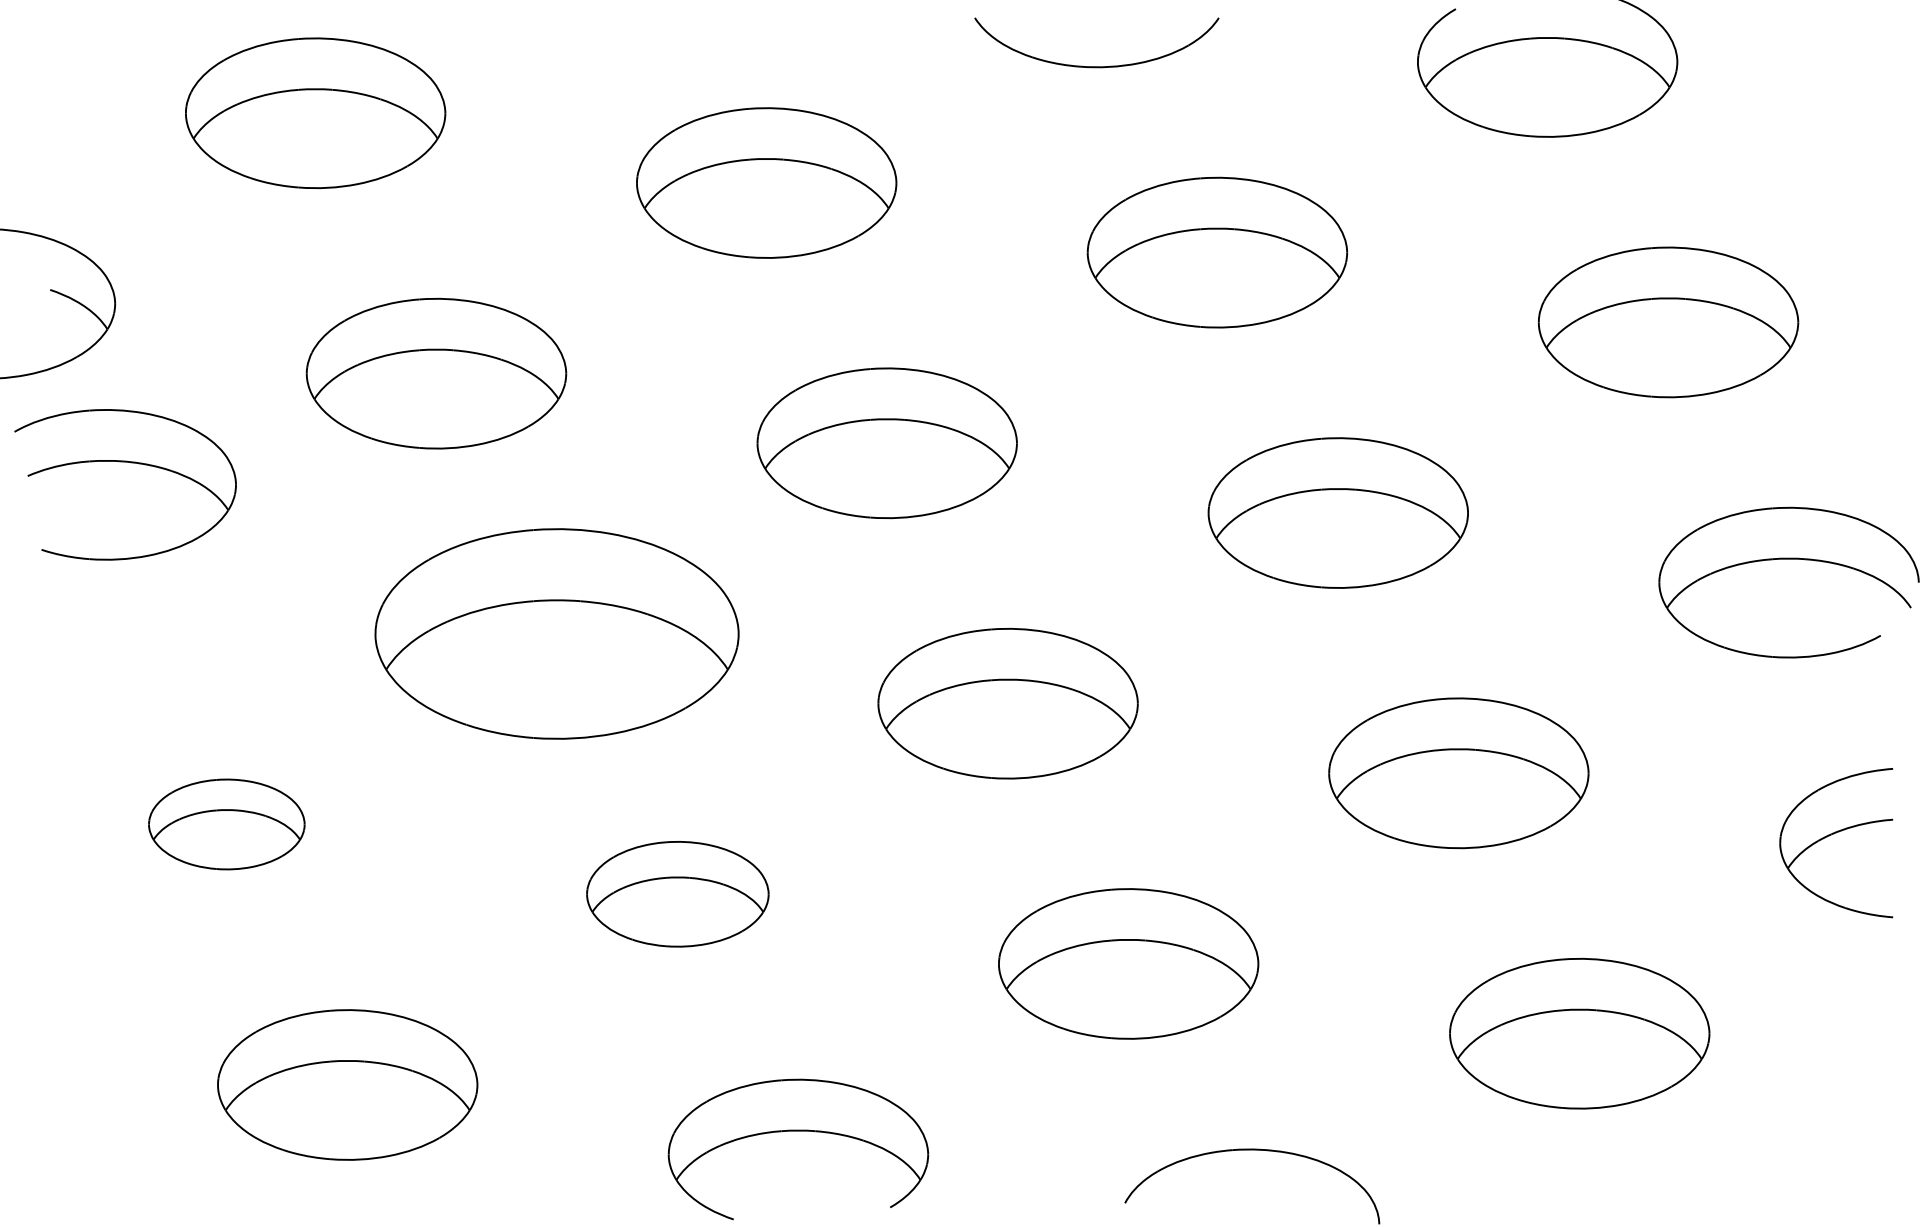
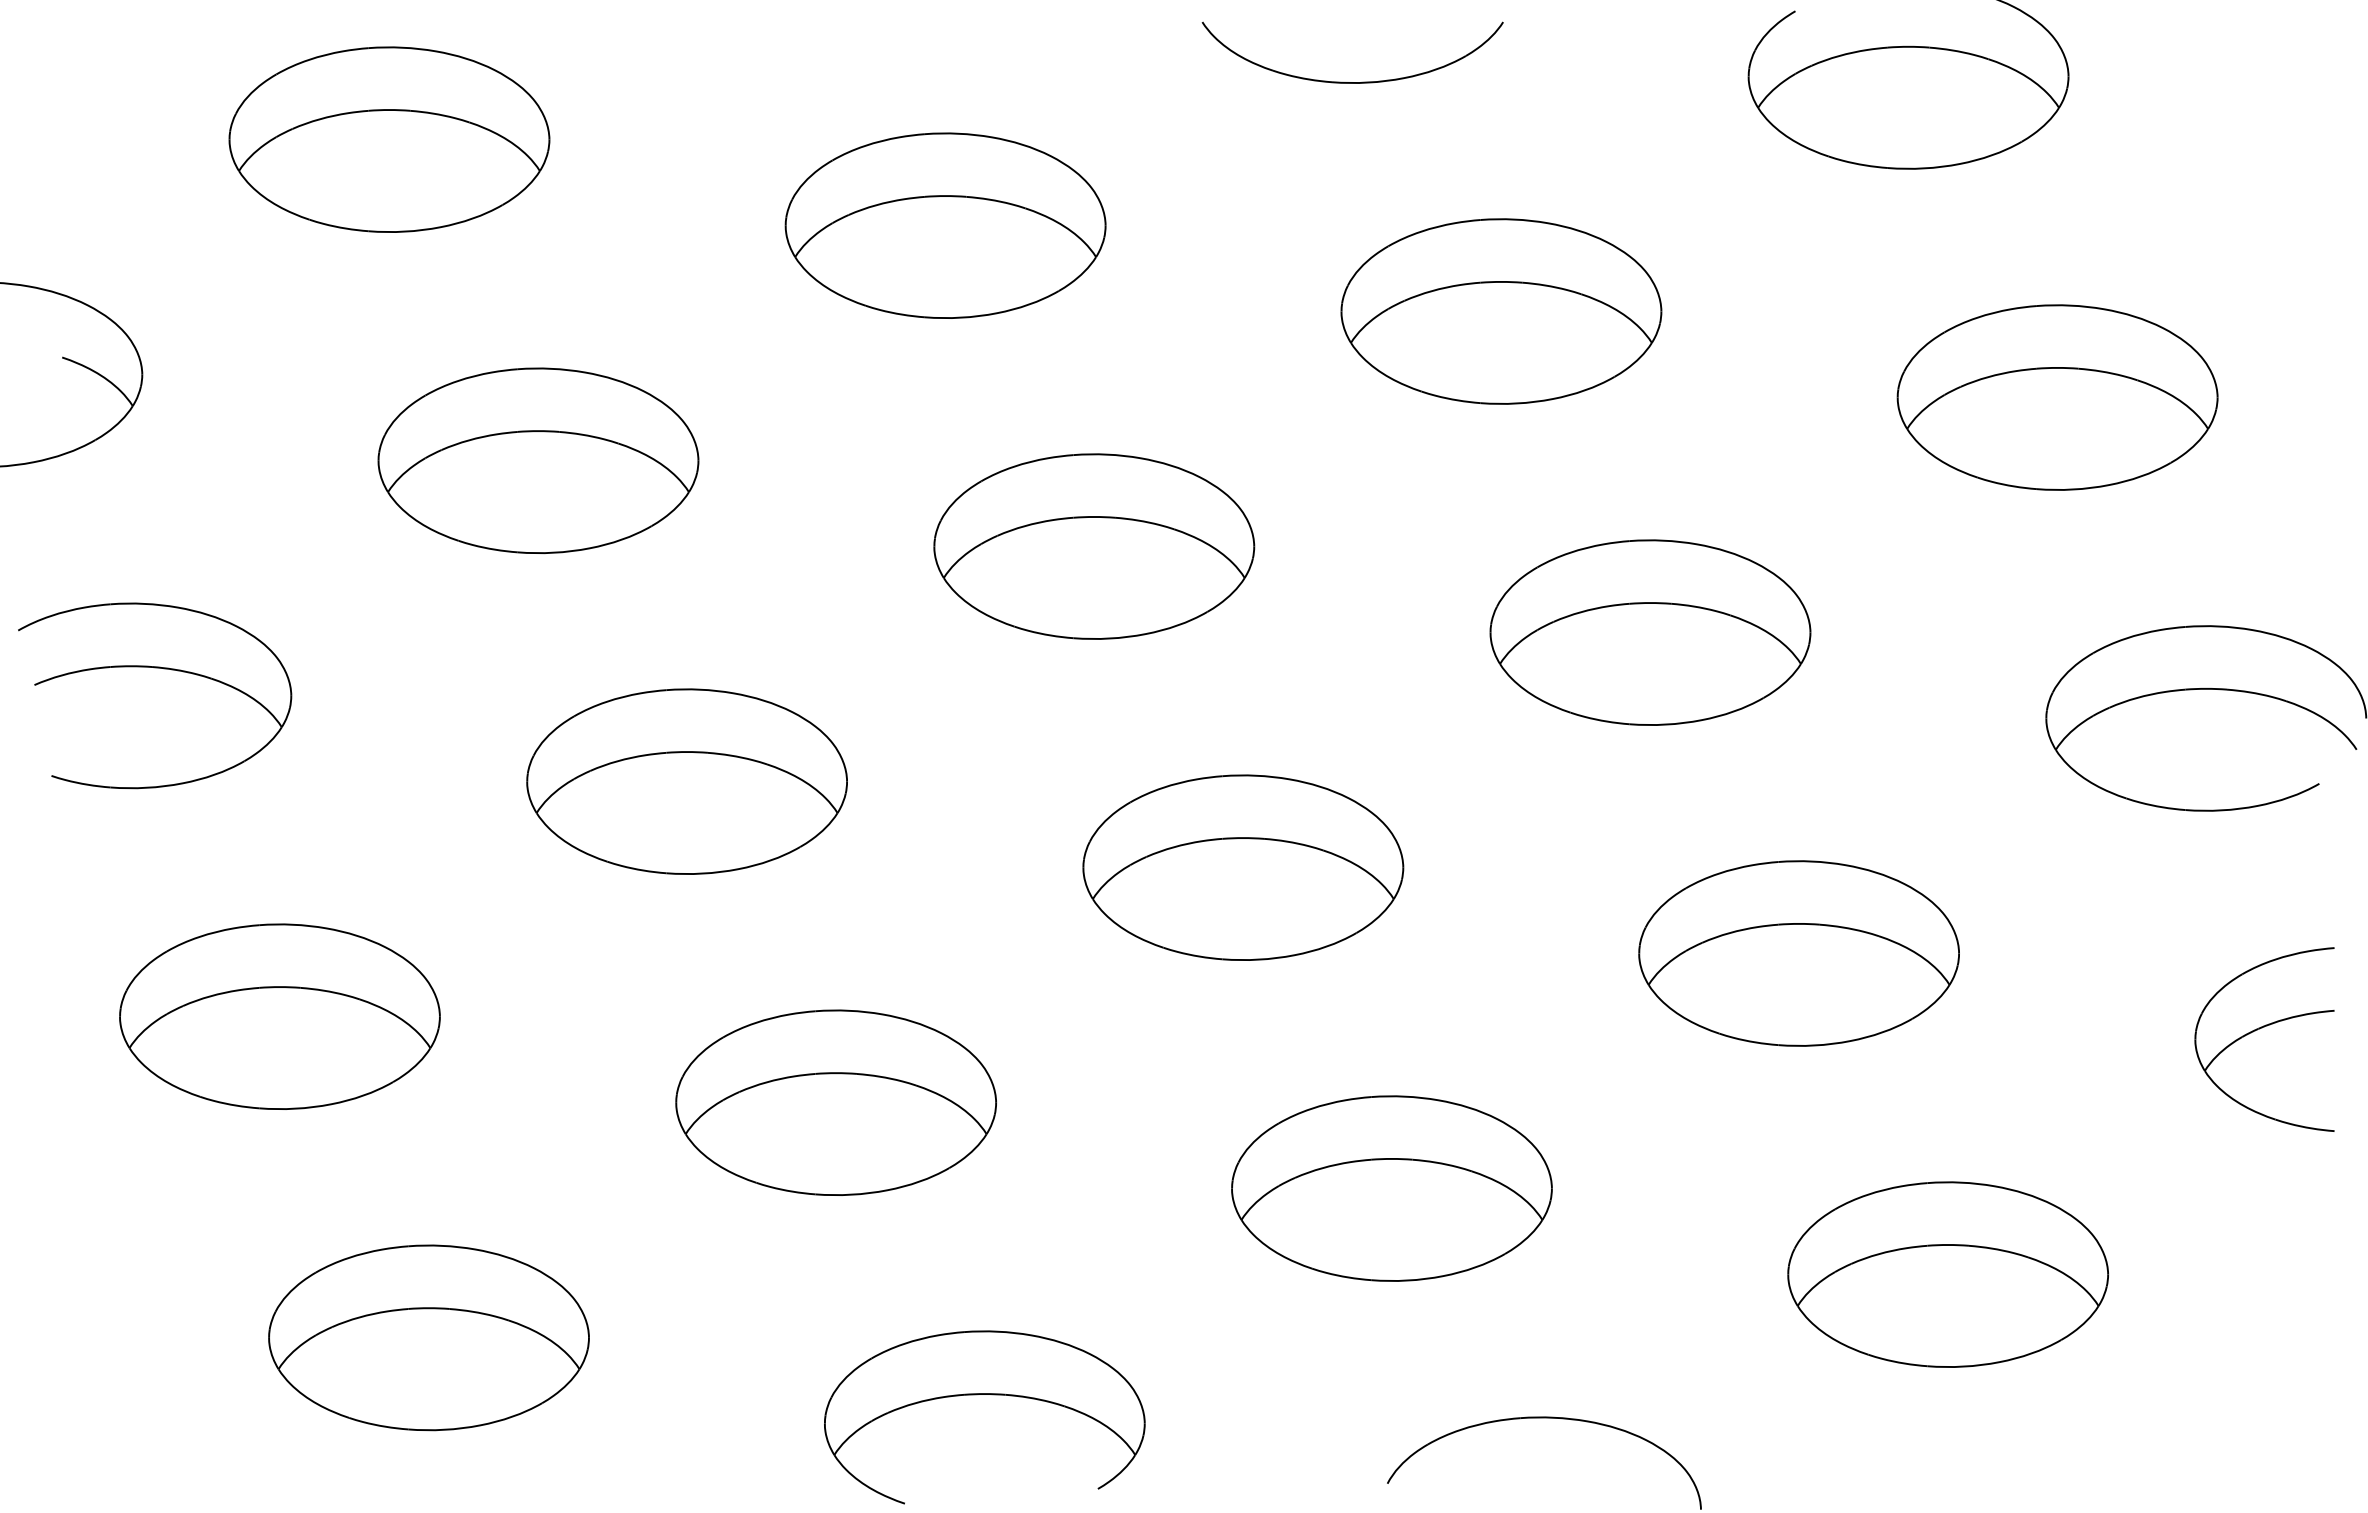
part: (125, 462) -> (155, 668), moved
part: (556, 633) -> (686, 781), size x0.71
part: (226, 824) -> (279, 1016), size x1.67
part: (677, 894) -> (835, 1102), size x1.43

